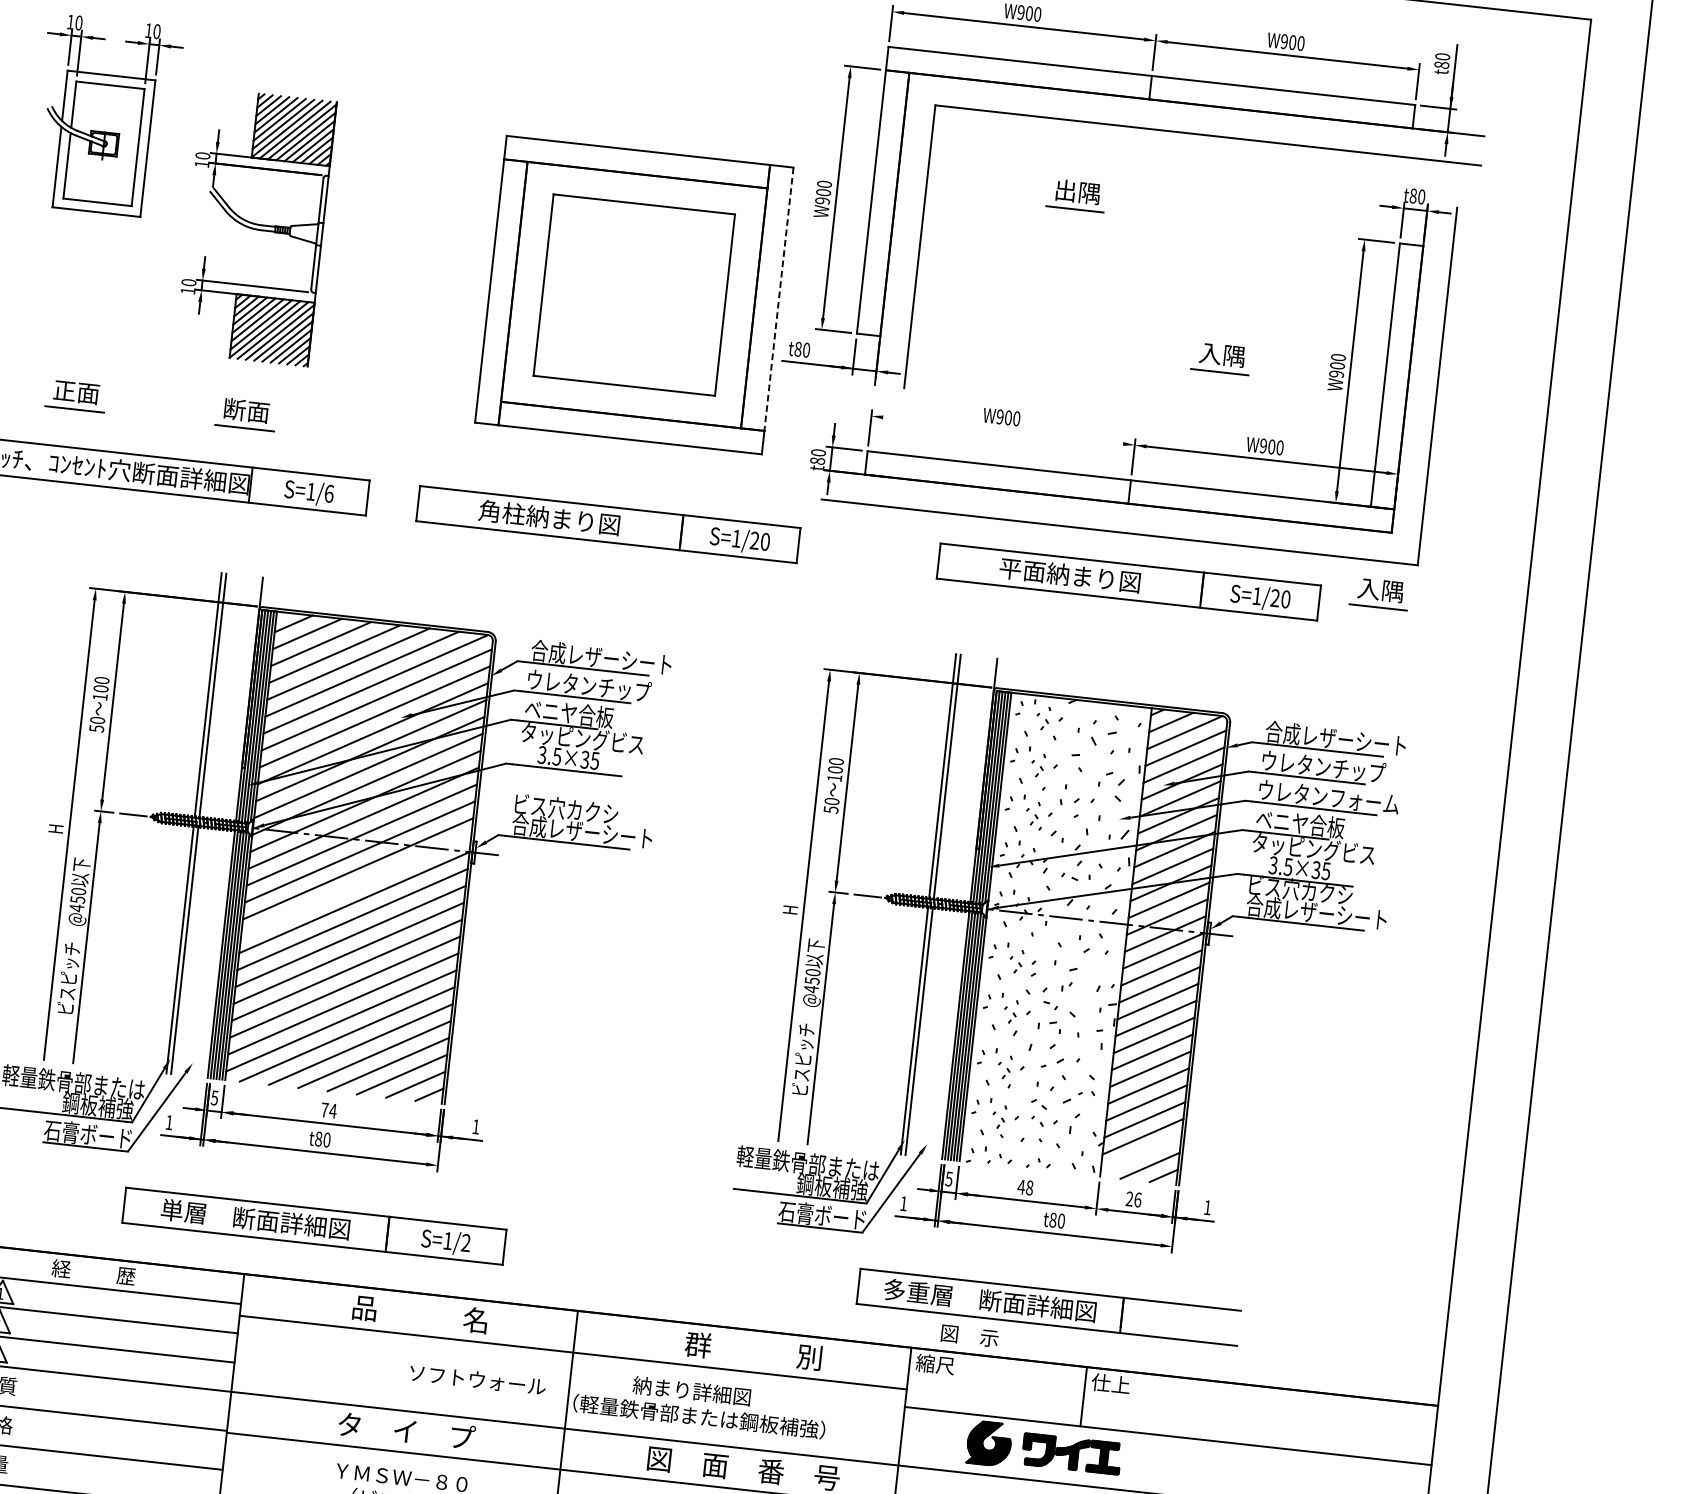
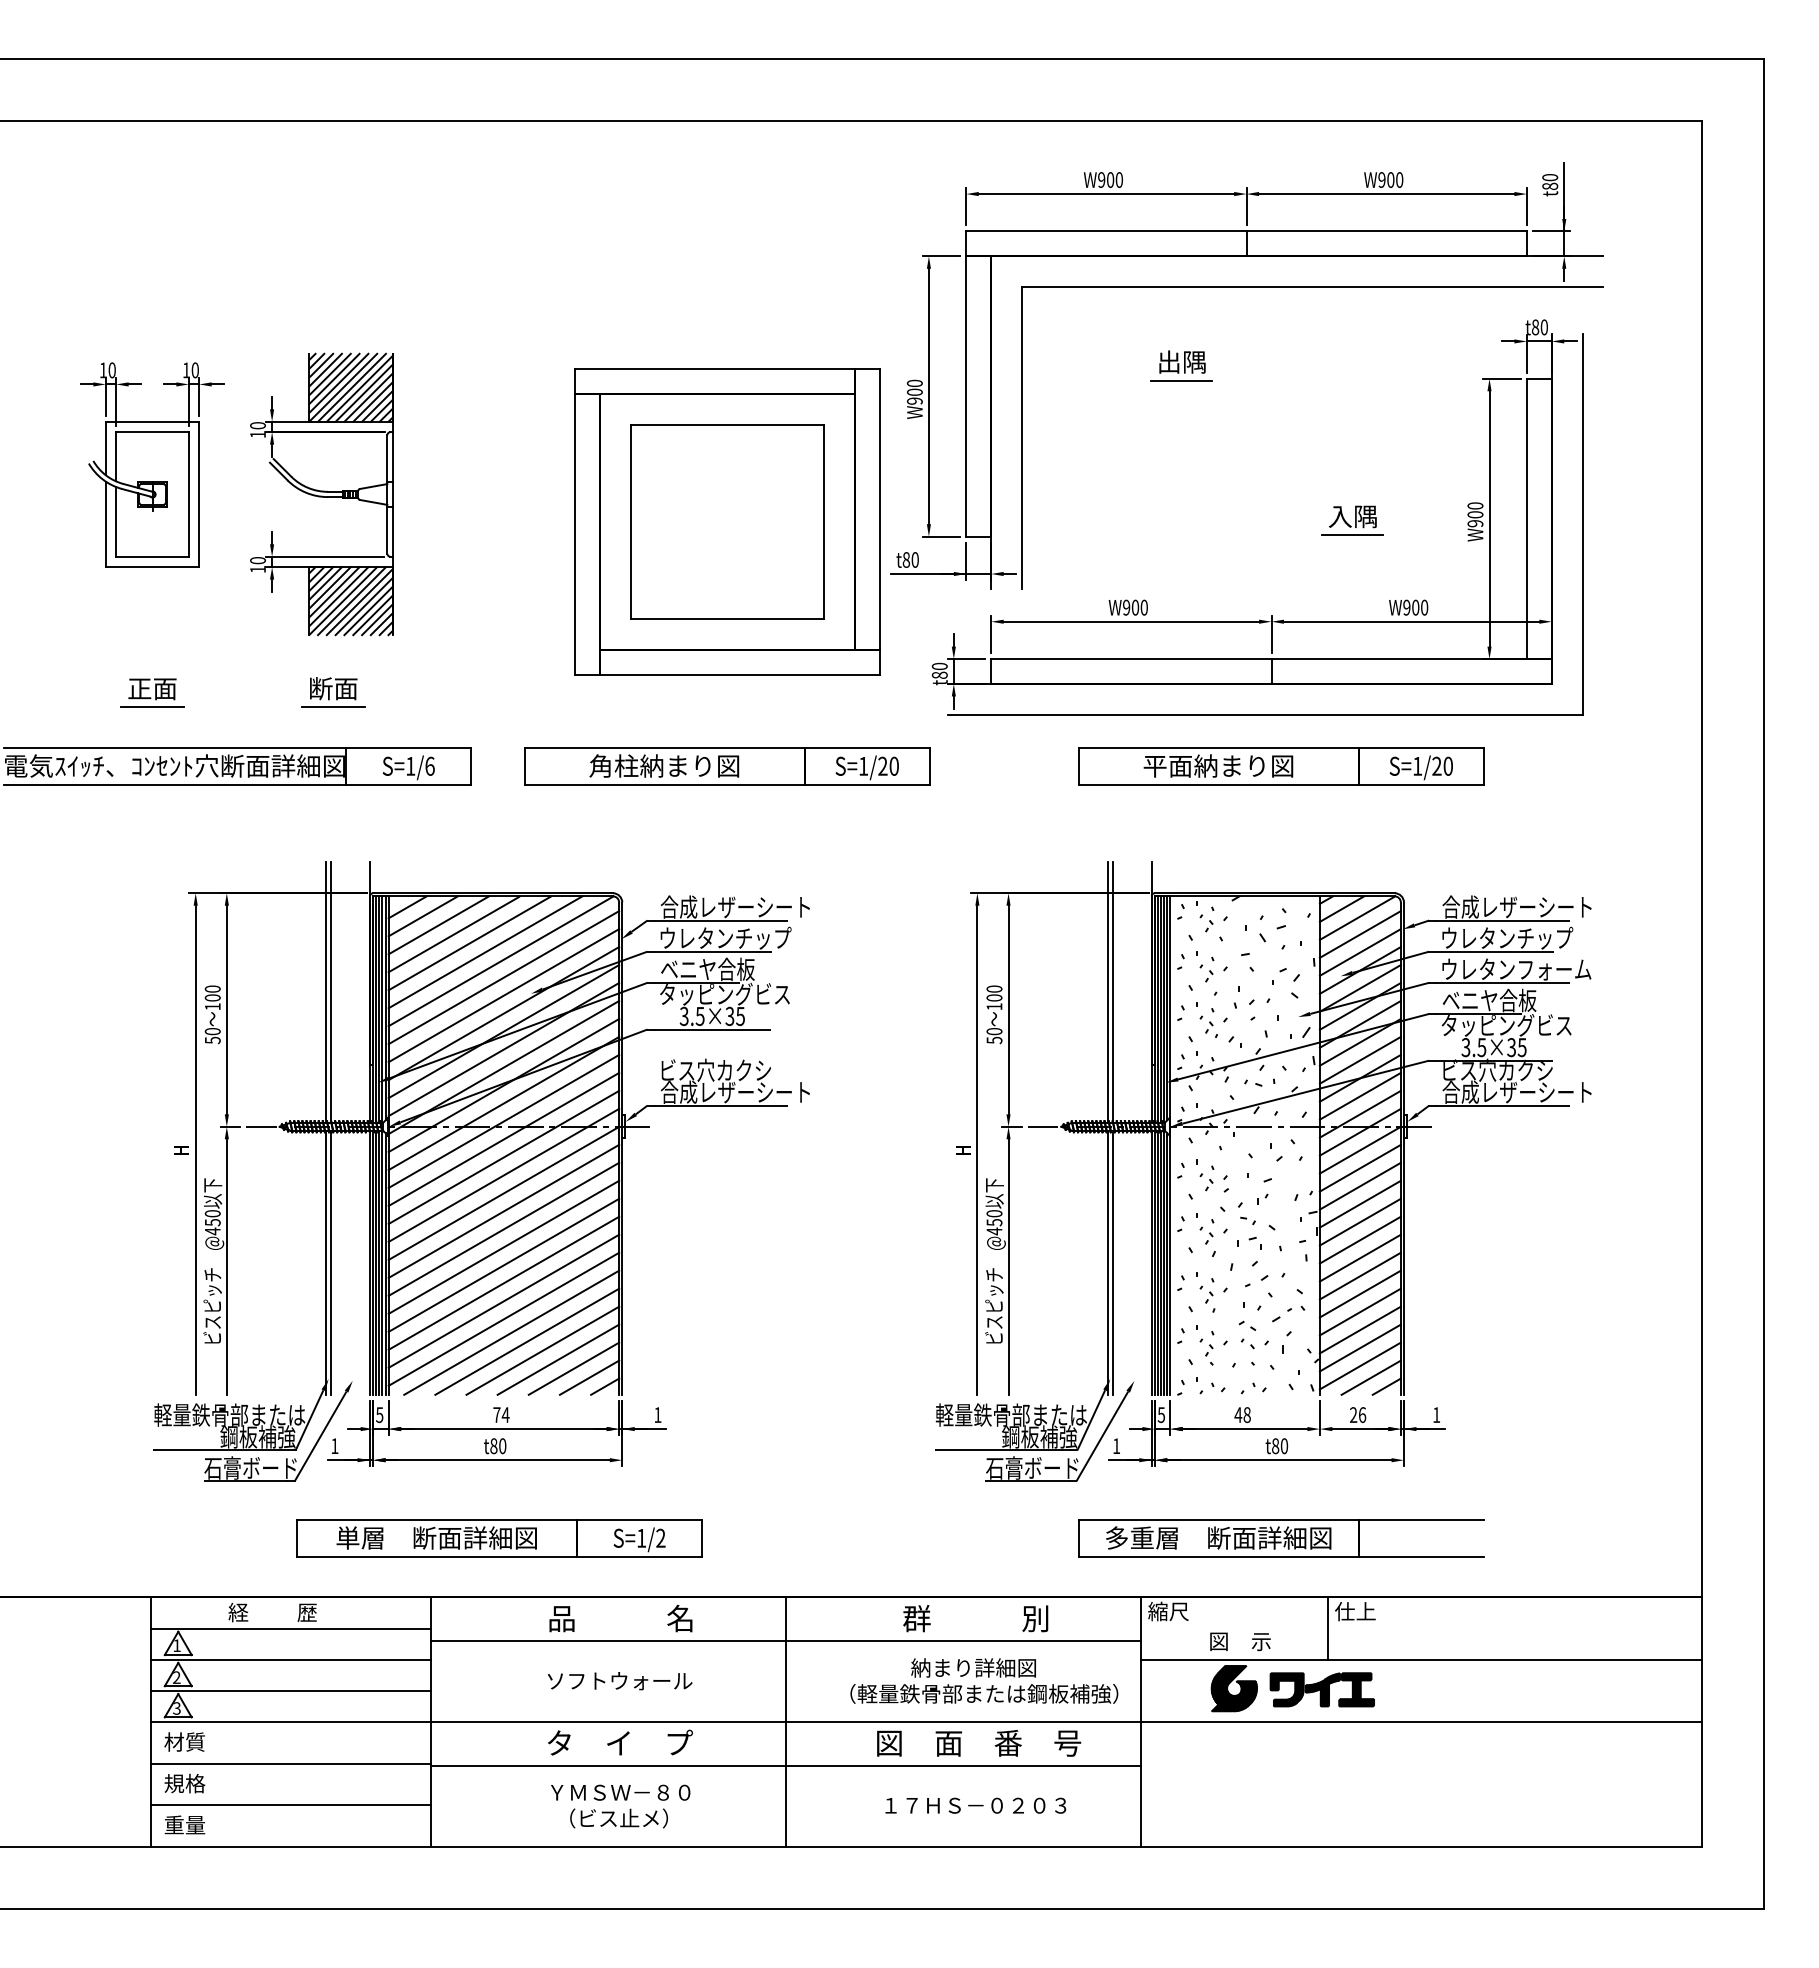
part: (107, 115) -> (152, 464), moved
line: (779, 300) -> (880, 510), dashed -> solid
line: (1003, 430) -> (1131, 621), added
part: (1379, 593) -> (1546, 749), removed
line: (355, 884) -> (503, 1174), added
line: (1140, 1153) -> (1359, 1365), added
text: (969, 1335) -> (1240, 1641), moved
text: (477, 1380) -> (619, 1681), moved
text: (700, 1404) -> (984, 1680), moved

